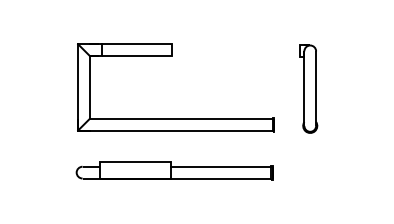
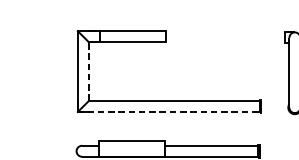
line: (89, 86) -> (88, 70), solid -> dashed
line: (168, 130) -> (162, 111), solid -> dashed

